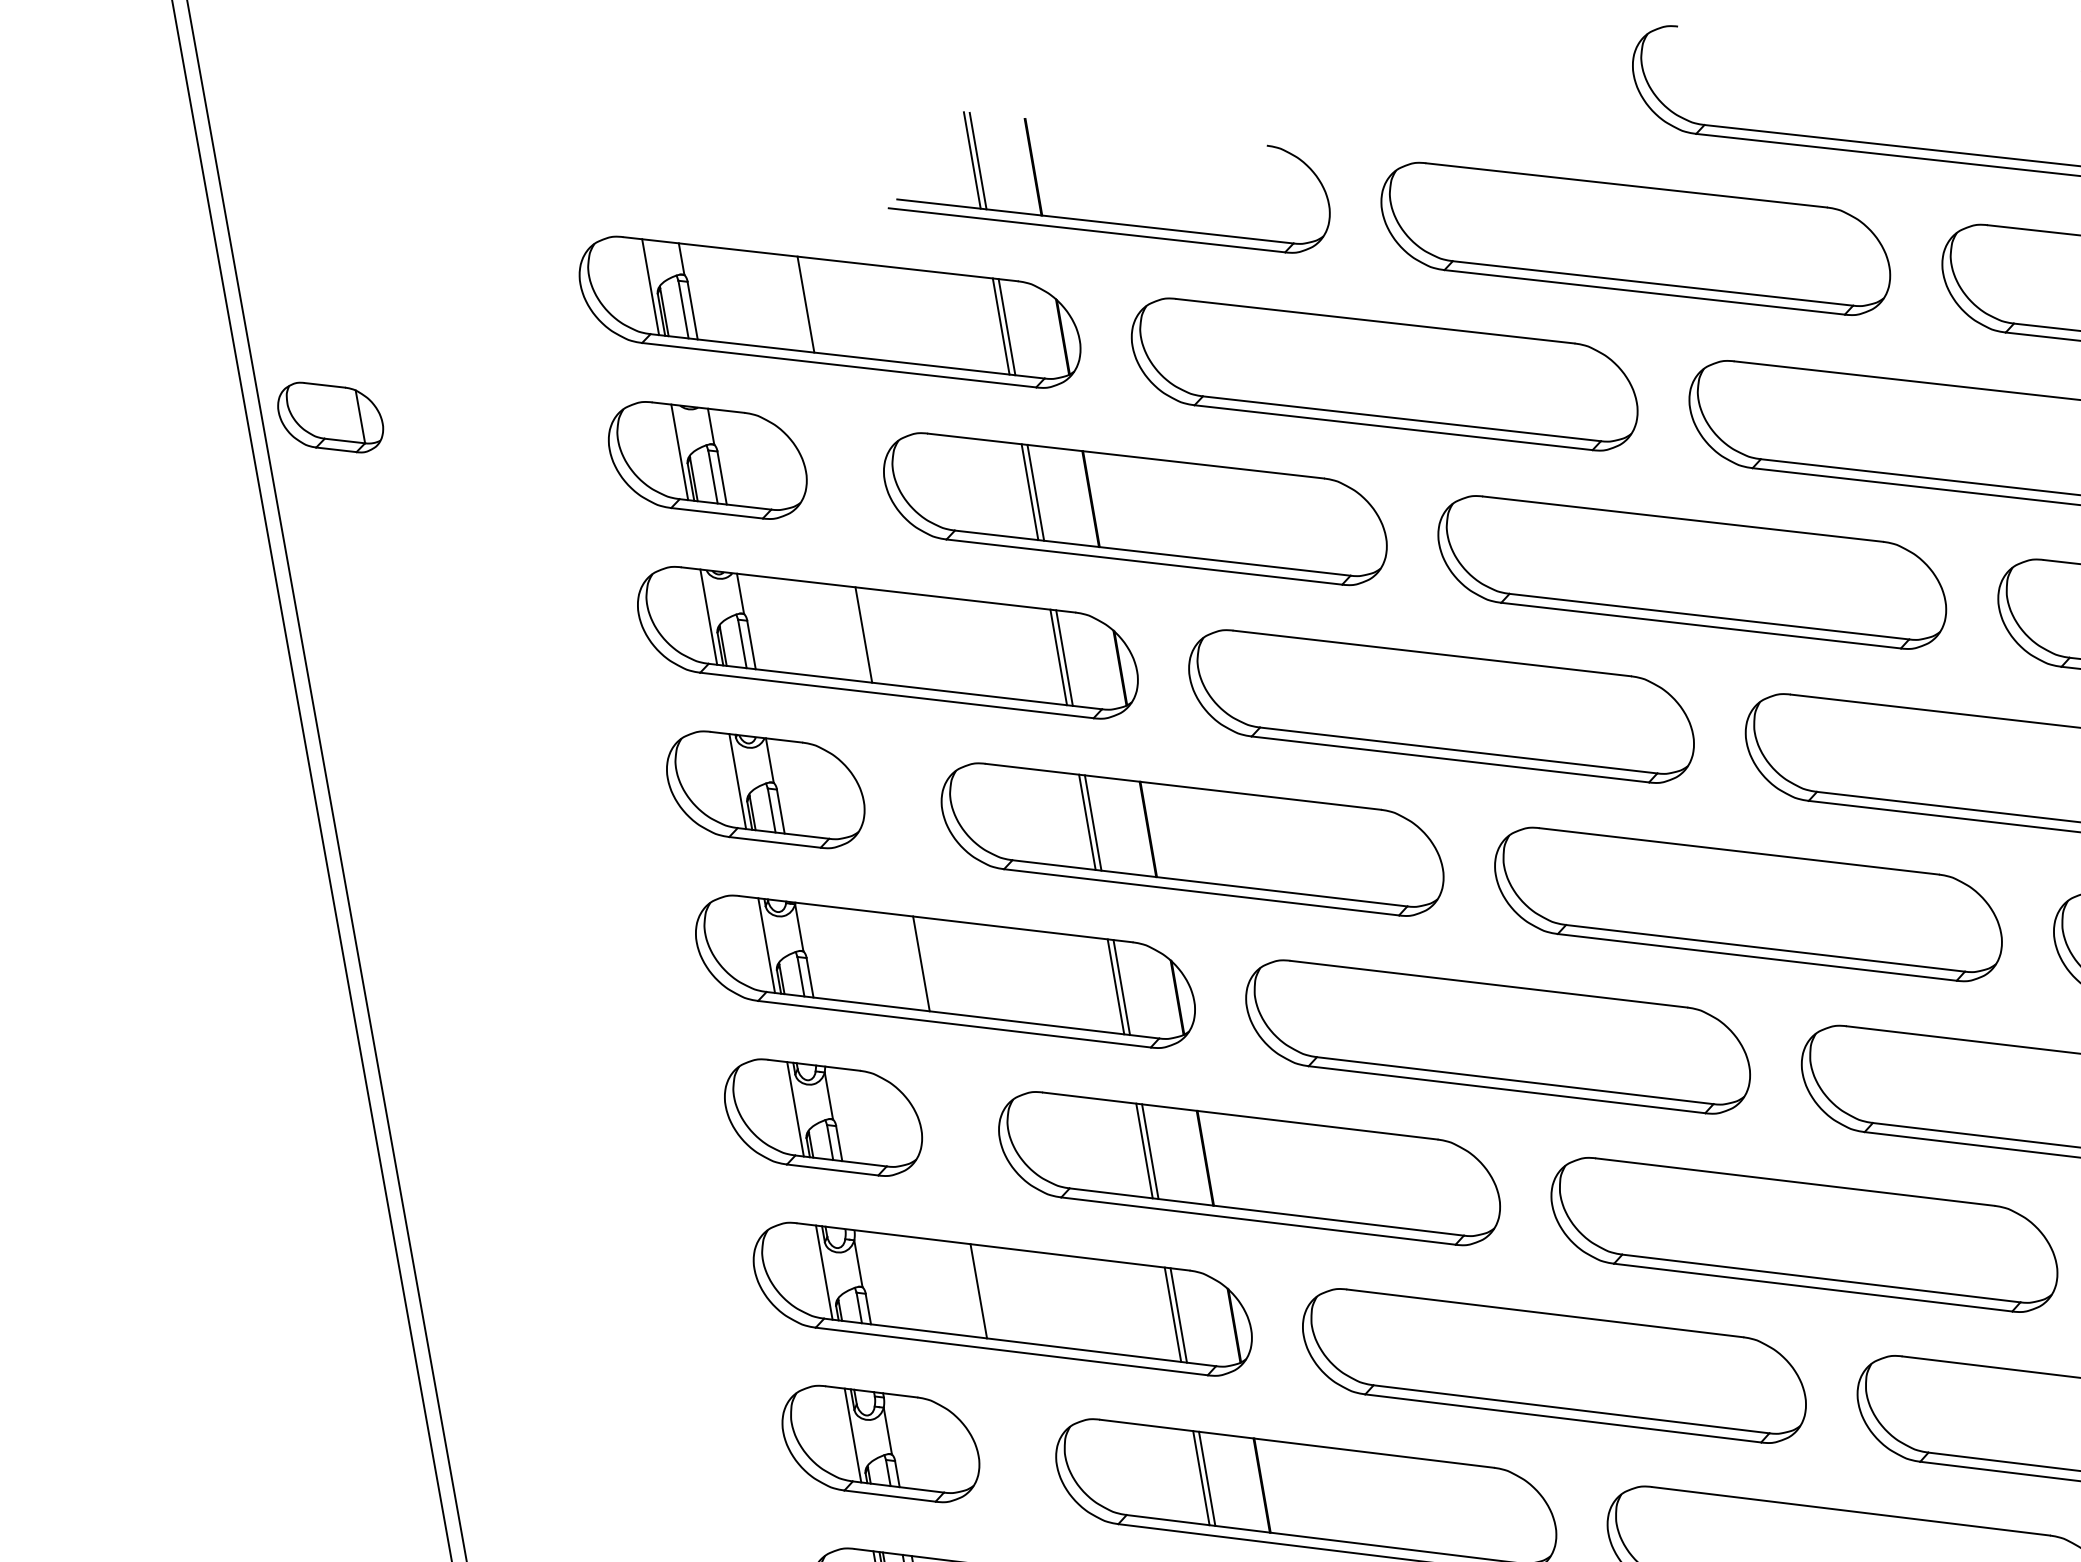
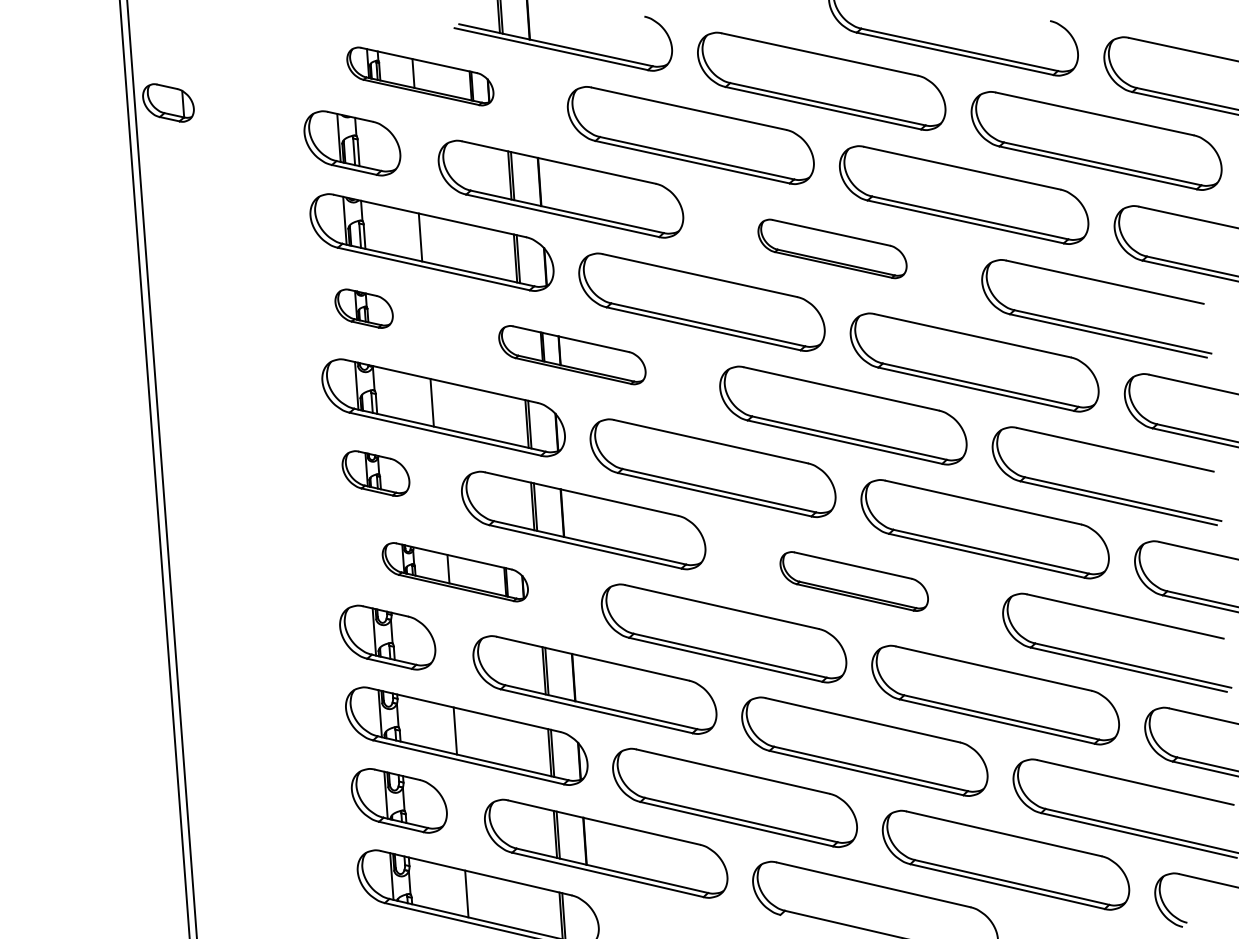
part: (830, 312) -> (420, 76), size x0.6
part: (1692, 571) -> (832, 248), size x0.6
part: (764, 789) -> (363, 308), size x0.6
part: (1192, 838) -> (572, 354), size x0.6
part: (822, 1117) -> (375, 473), size x0.7
part: (1805, 1234) -> (854, 581), size x0.6
part: (1003, 1297) -> (455, 571), size x0.6

